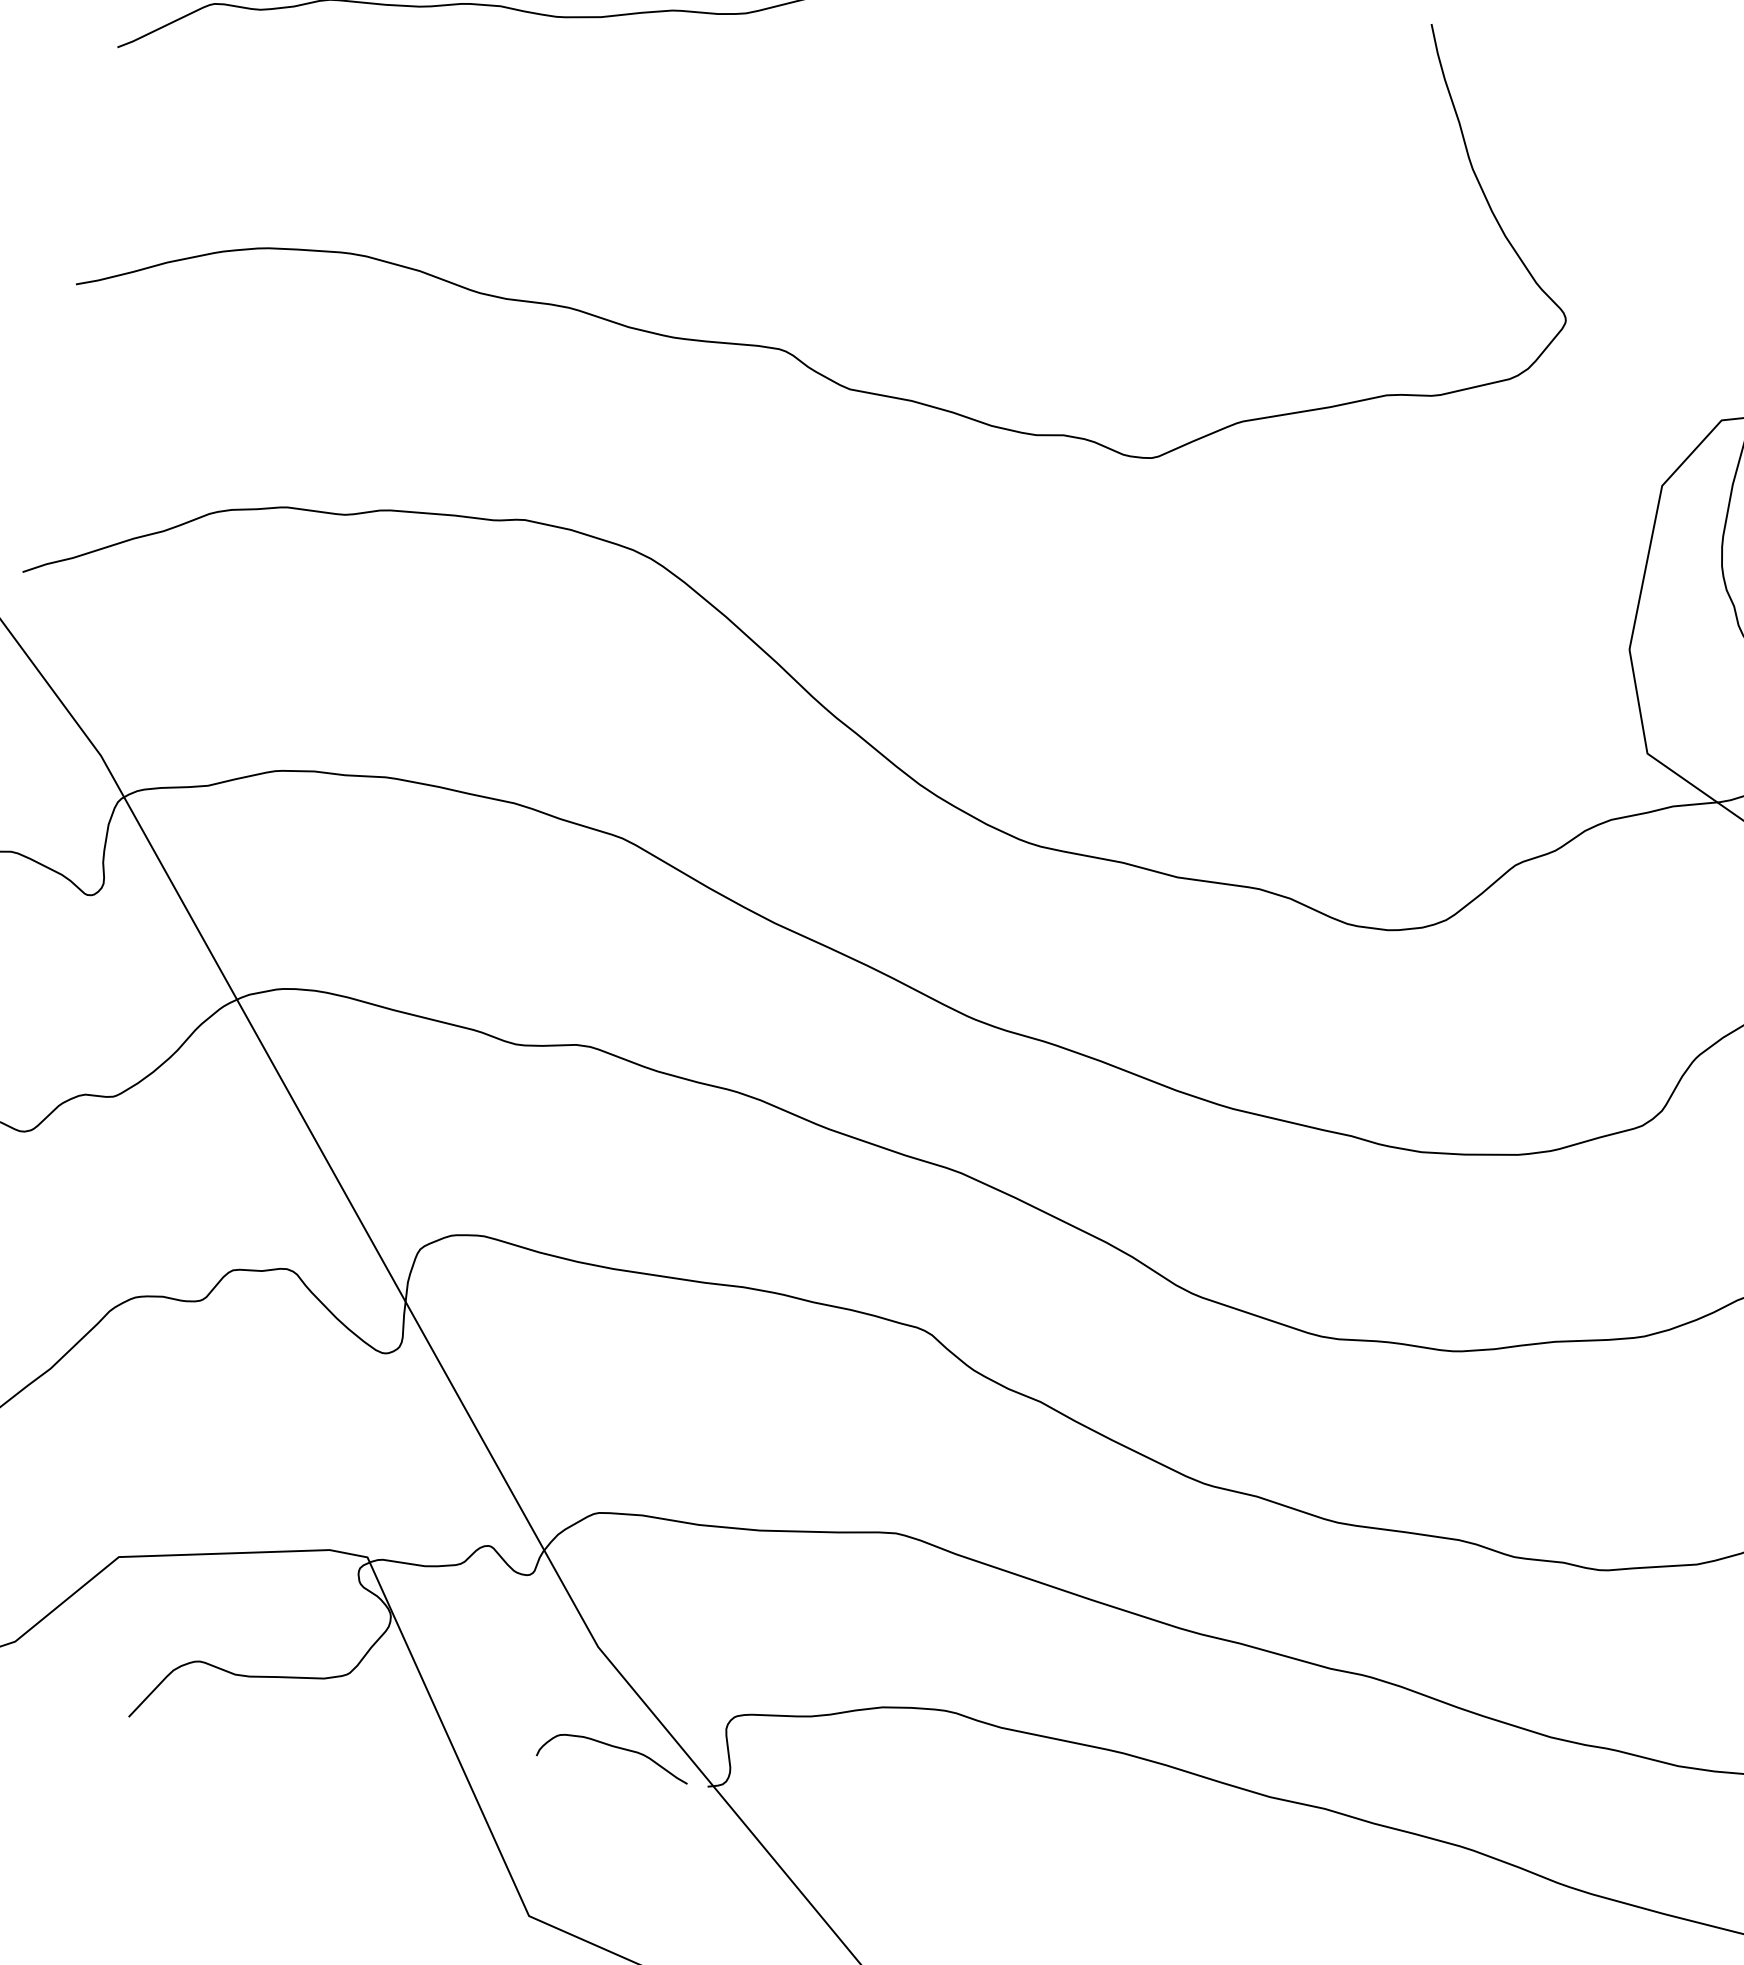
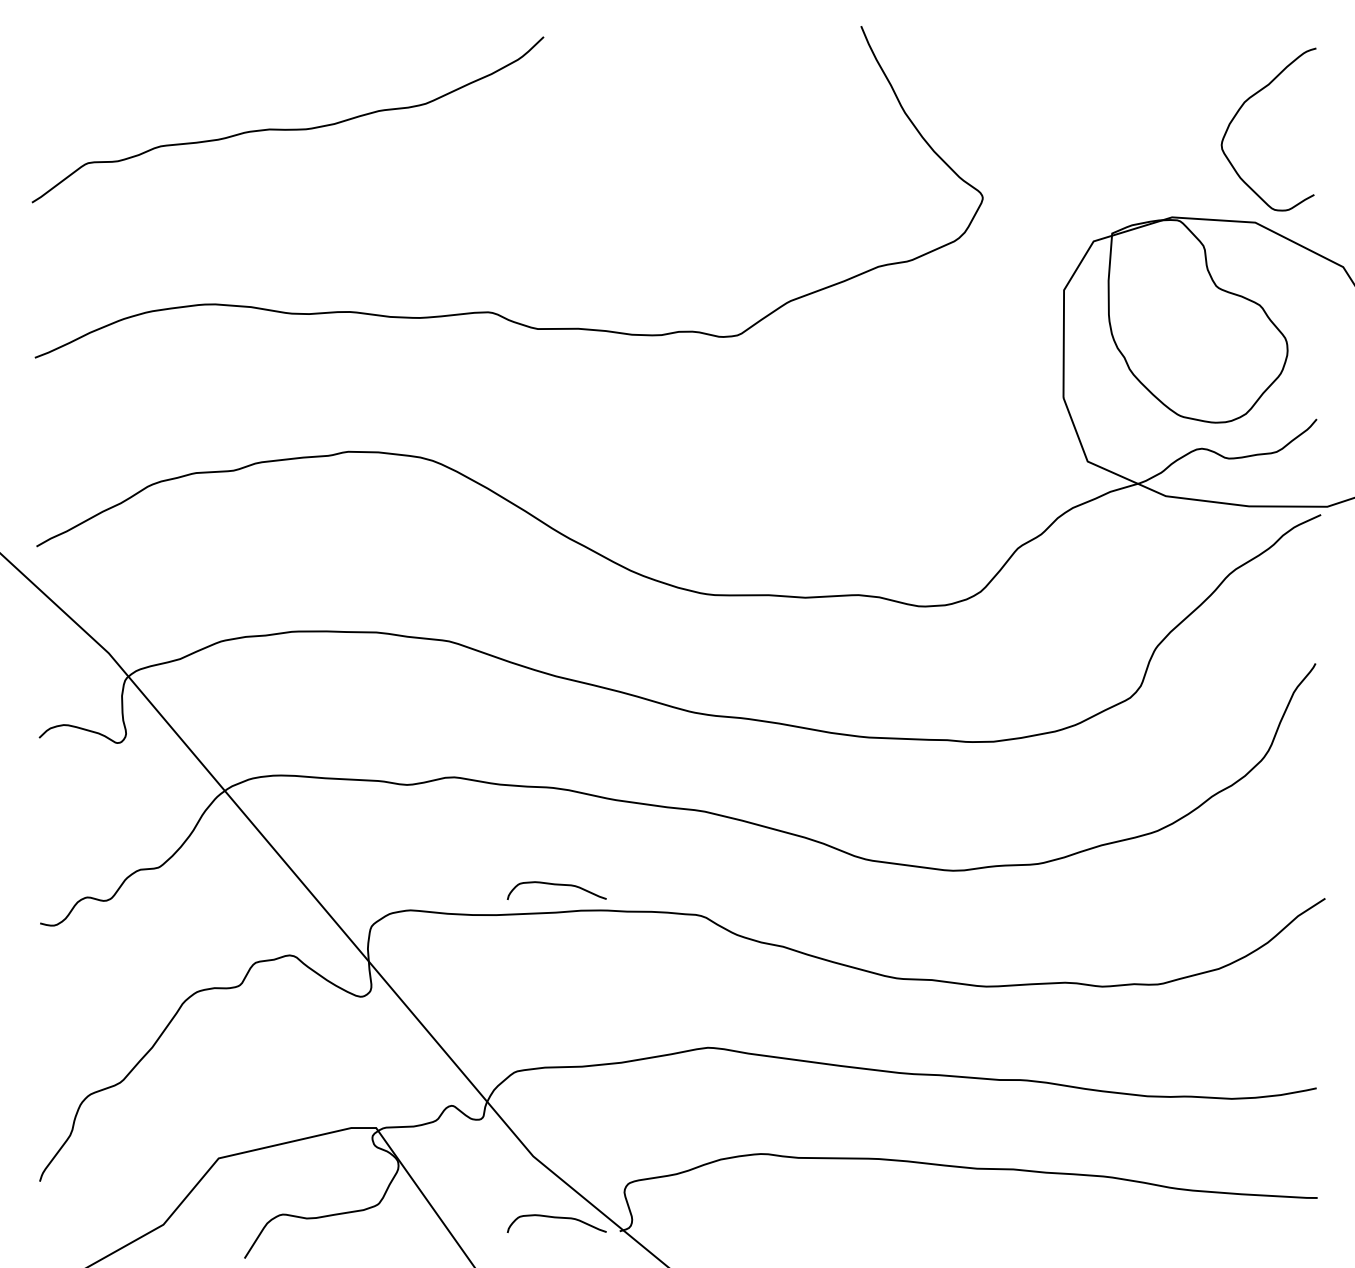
curve: (713, 1241) -> (556, 885), added

